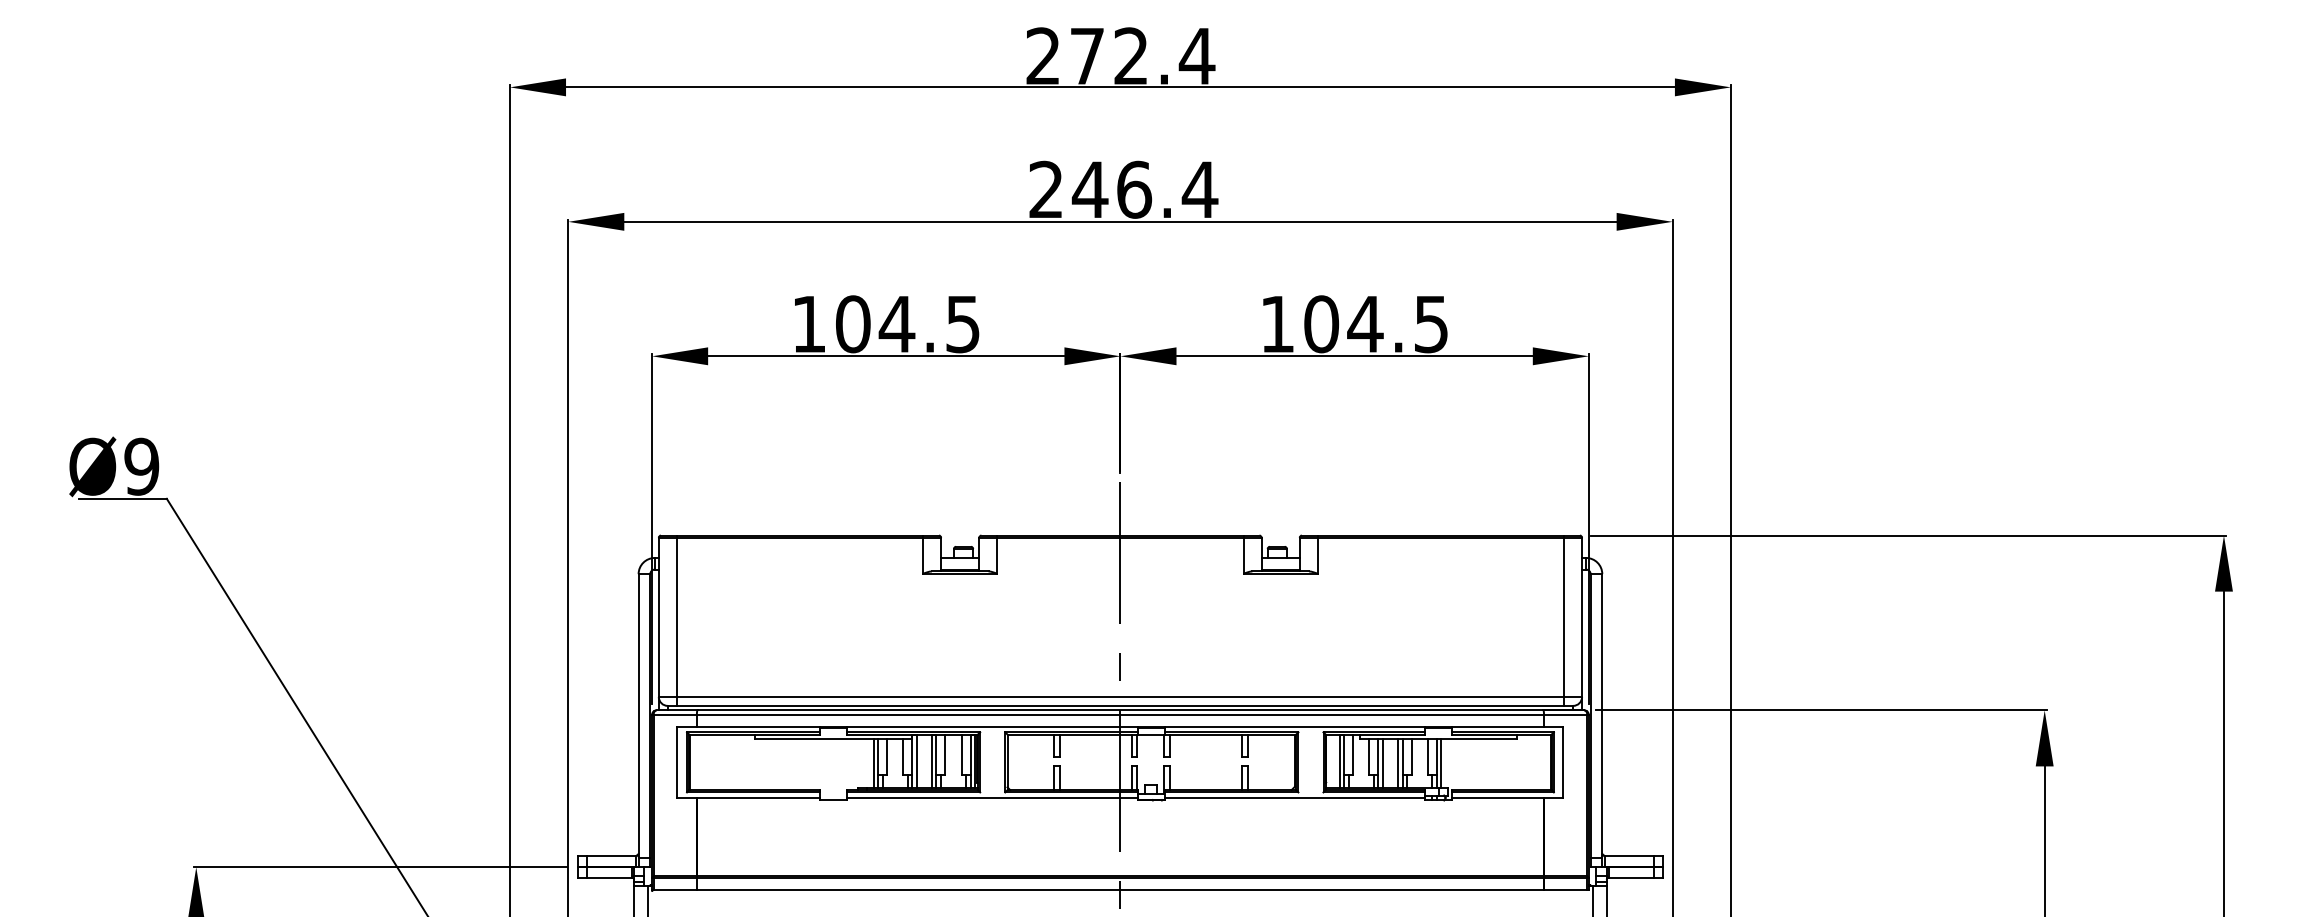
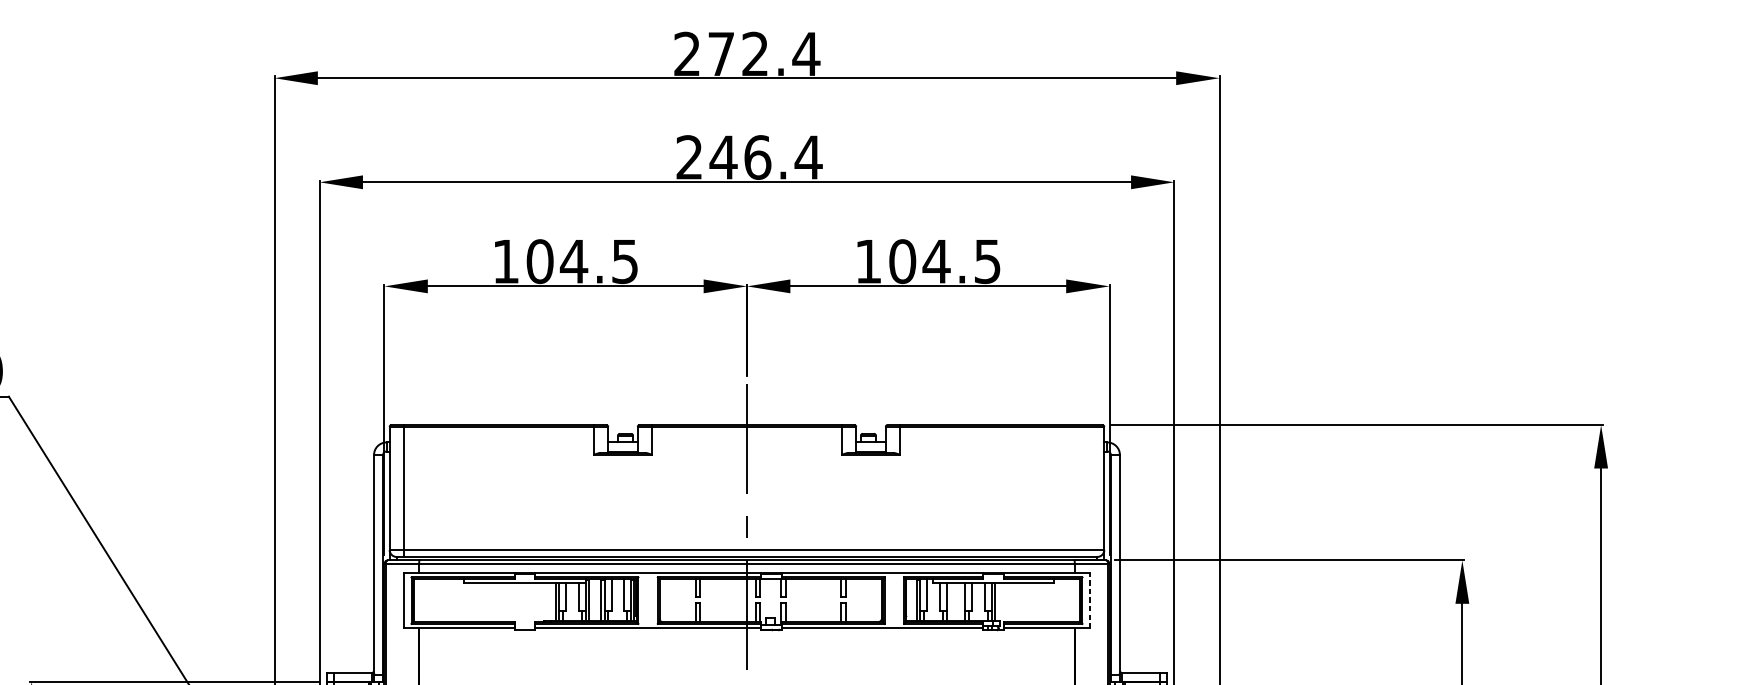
line: (1564, 620) -> (1090, 490), removed
line: (1563, 762) -> (1089, 600), solid -> dashed
line: (1382, 763) -> (949, 601), removed
line: (1398, 763) -> (962, 601), removed

